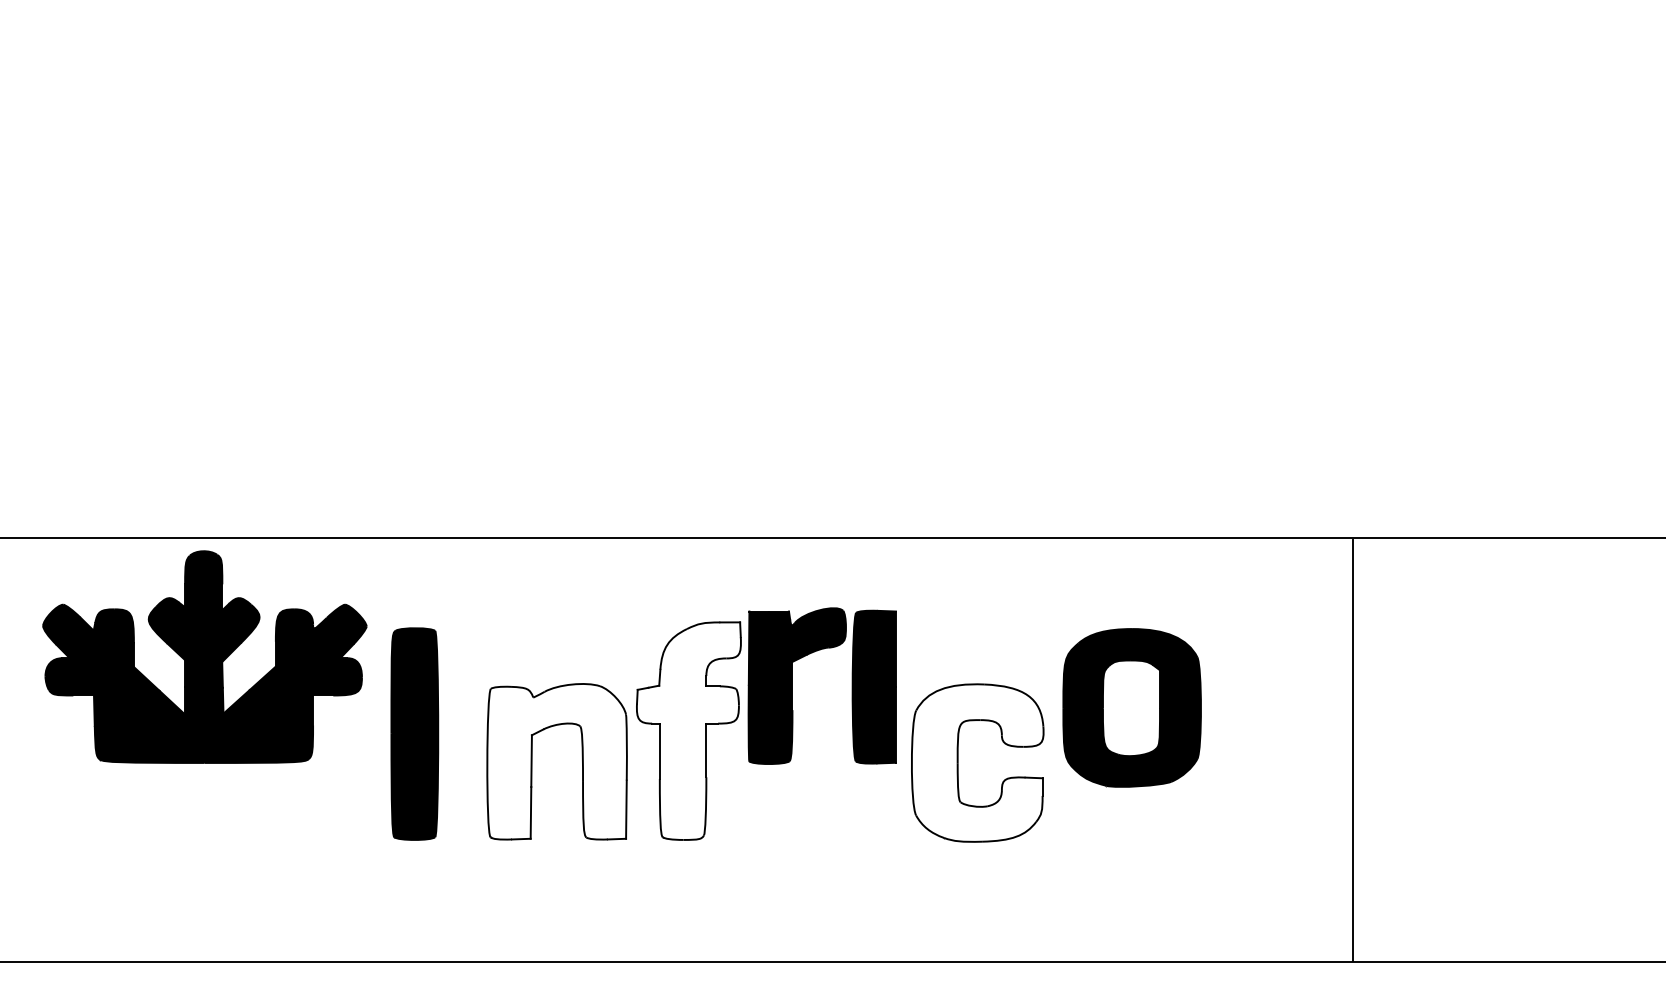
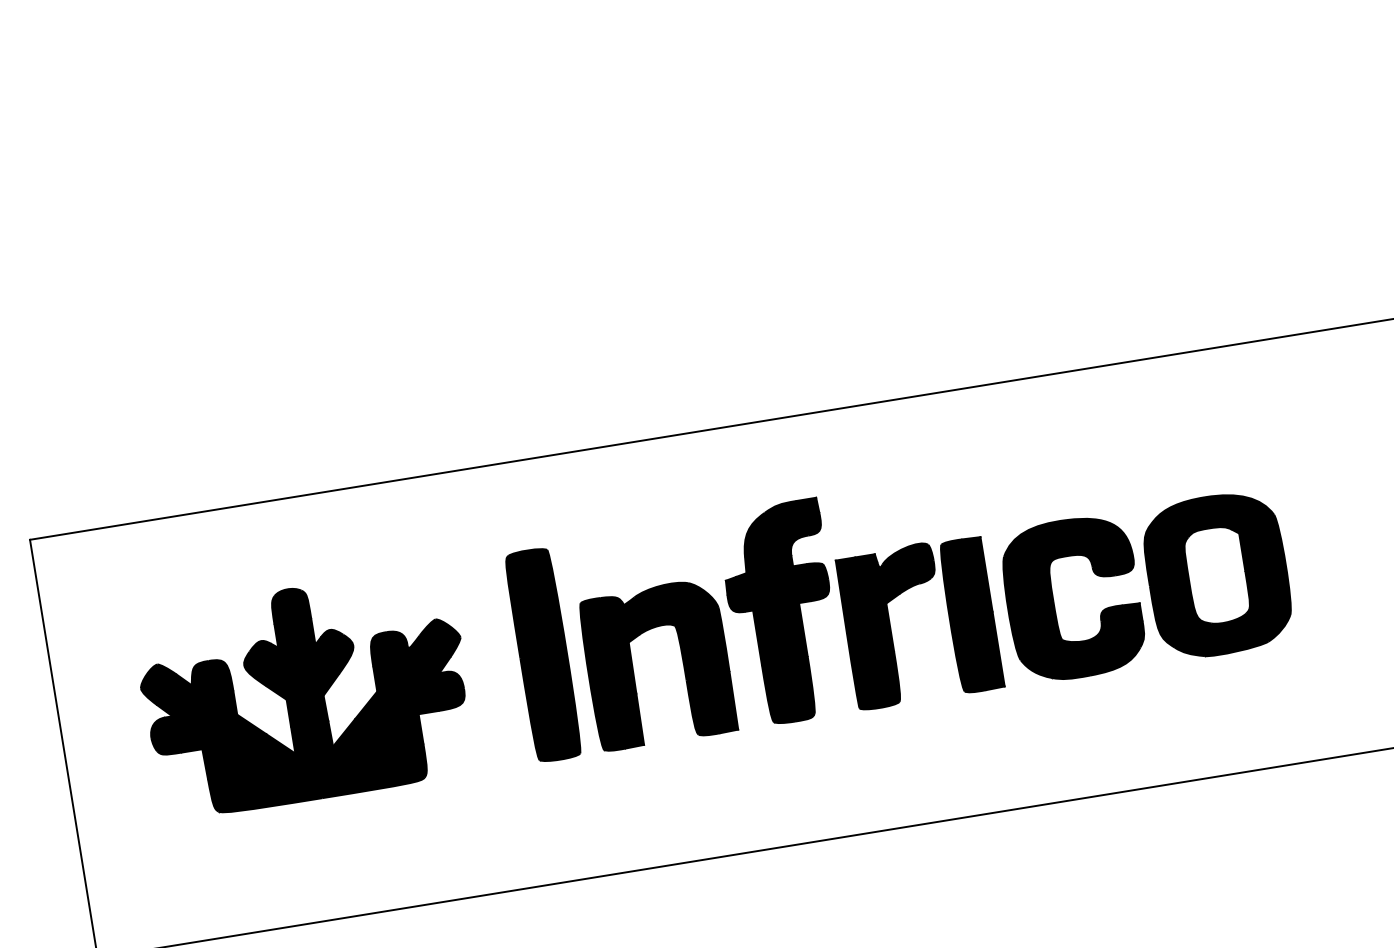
part: (204, 656) -> (305, 693), moved
part: (792, 685) -> (890, 626), moved
part: (1131, 707) -> (1217, 574), moved
fill: (688, 730) -> (782, 612), added
part: (414, 733) -> (543, 654), moved
fill: (556, 761) -> (657, 664), added
fill: (977, 762) -> (1072, 598), added

